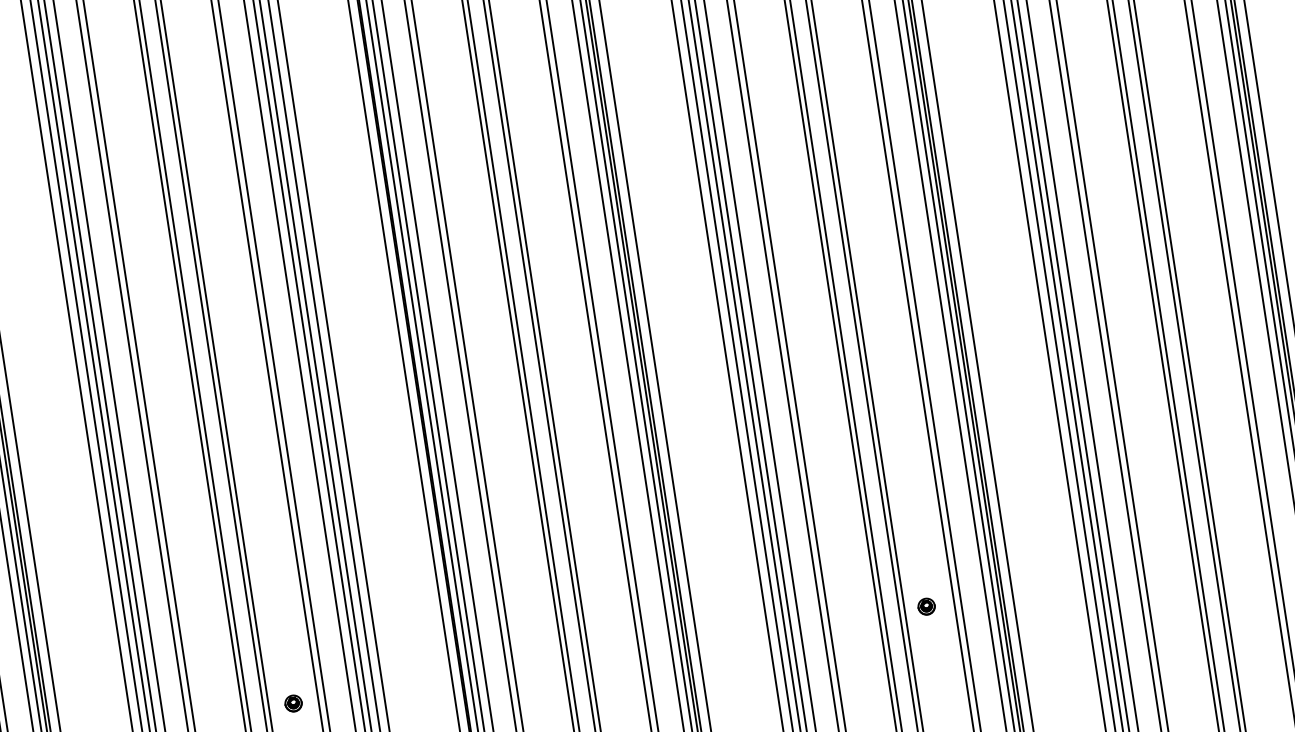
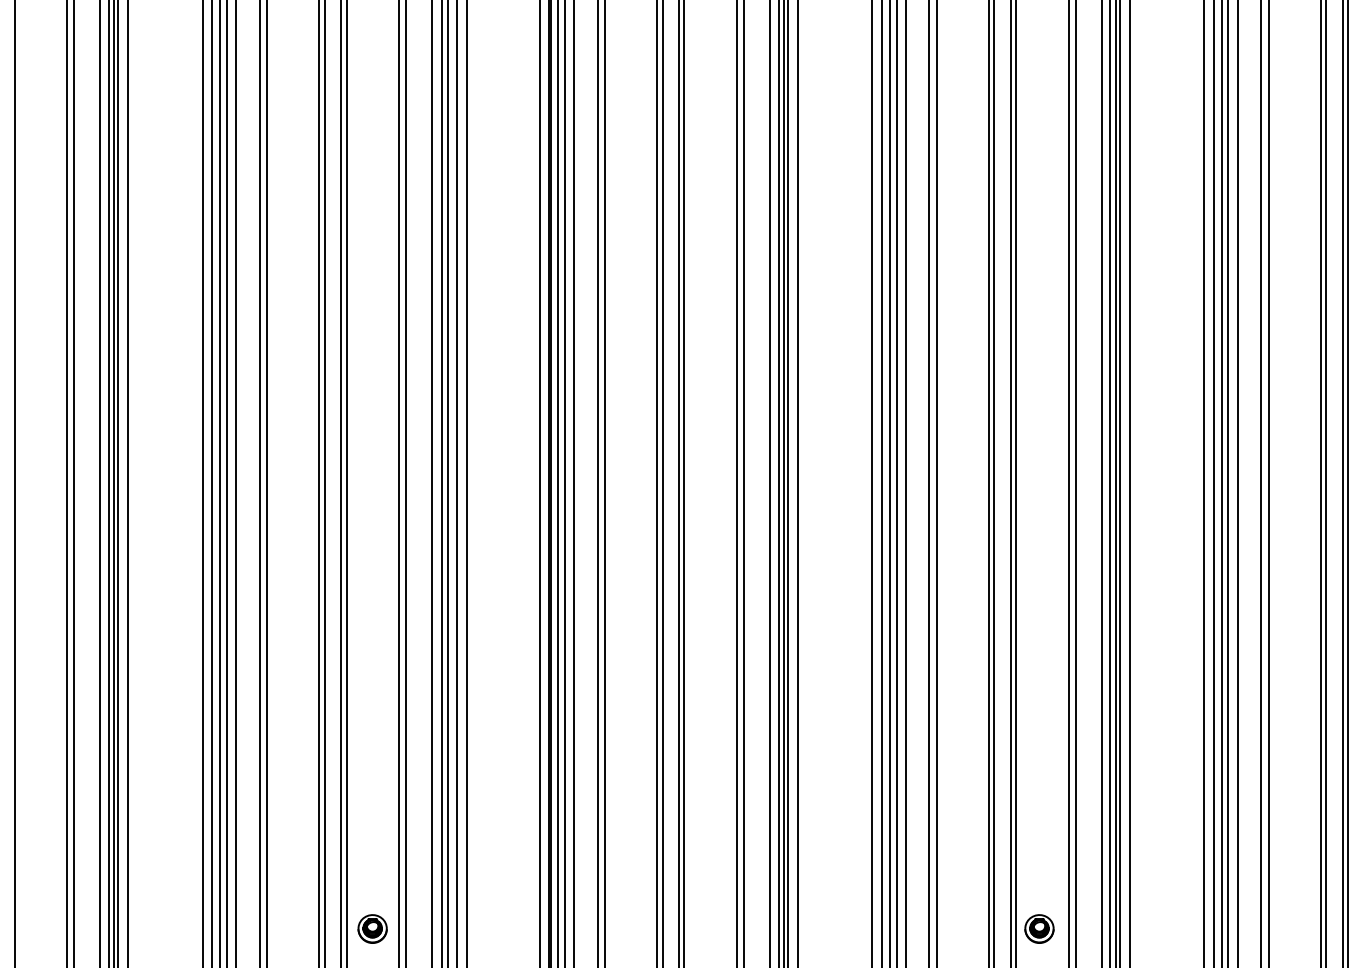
part: (926, 606) -> (1039, 928), size x1.67
part: (293, 703) -> (372, 928), size x1.67

